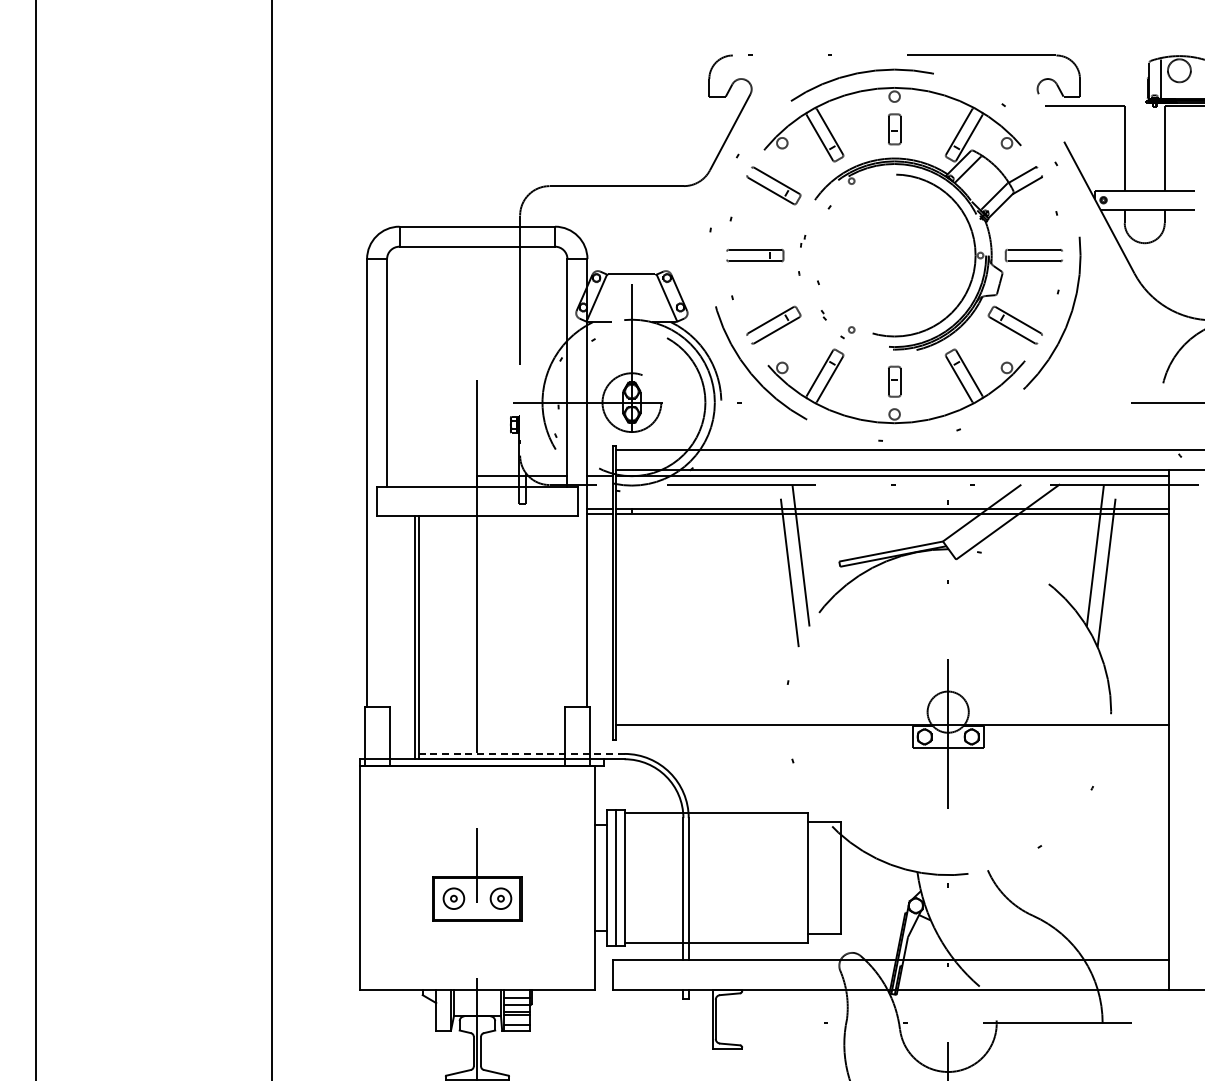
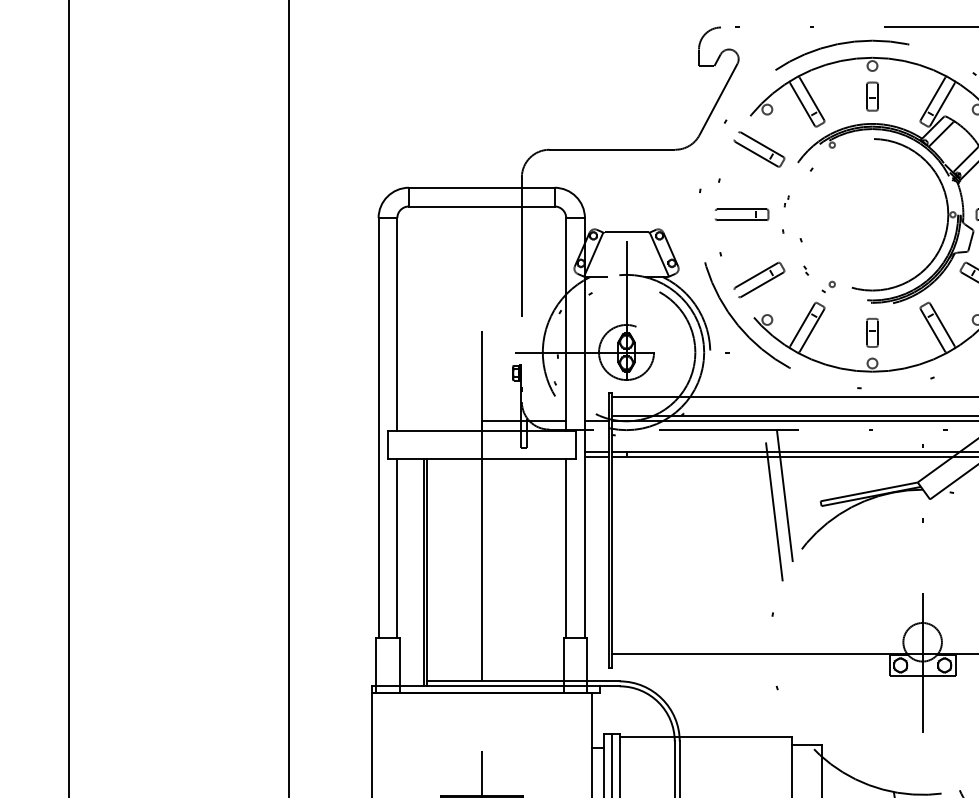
line: (387, 611) -> (397, 548), added
line: (567, 611) -> (566, 548), added
line: (521, 753) -> (523, 680), dashed -> solid

